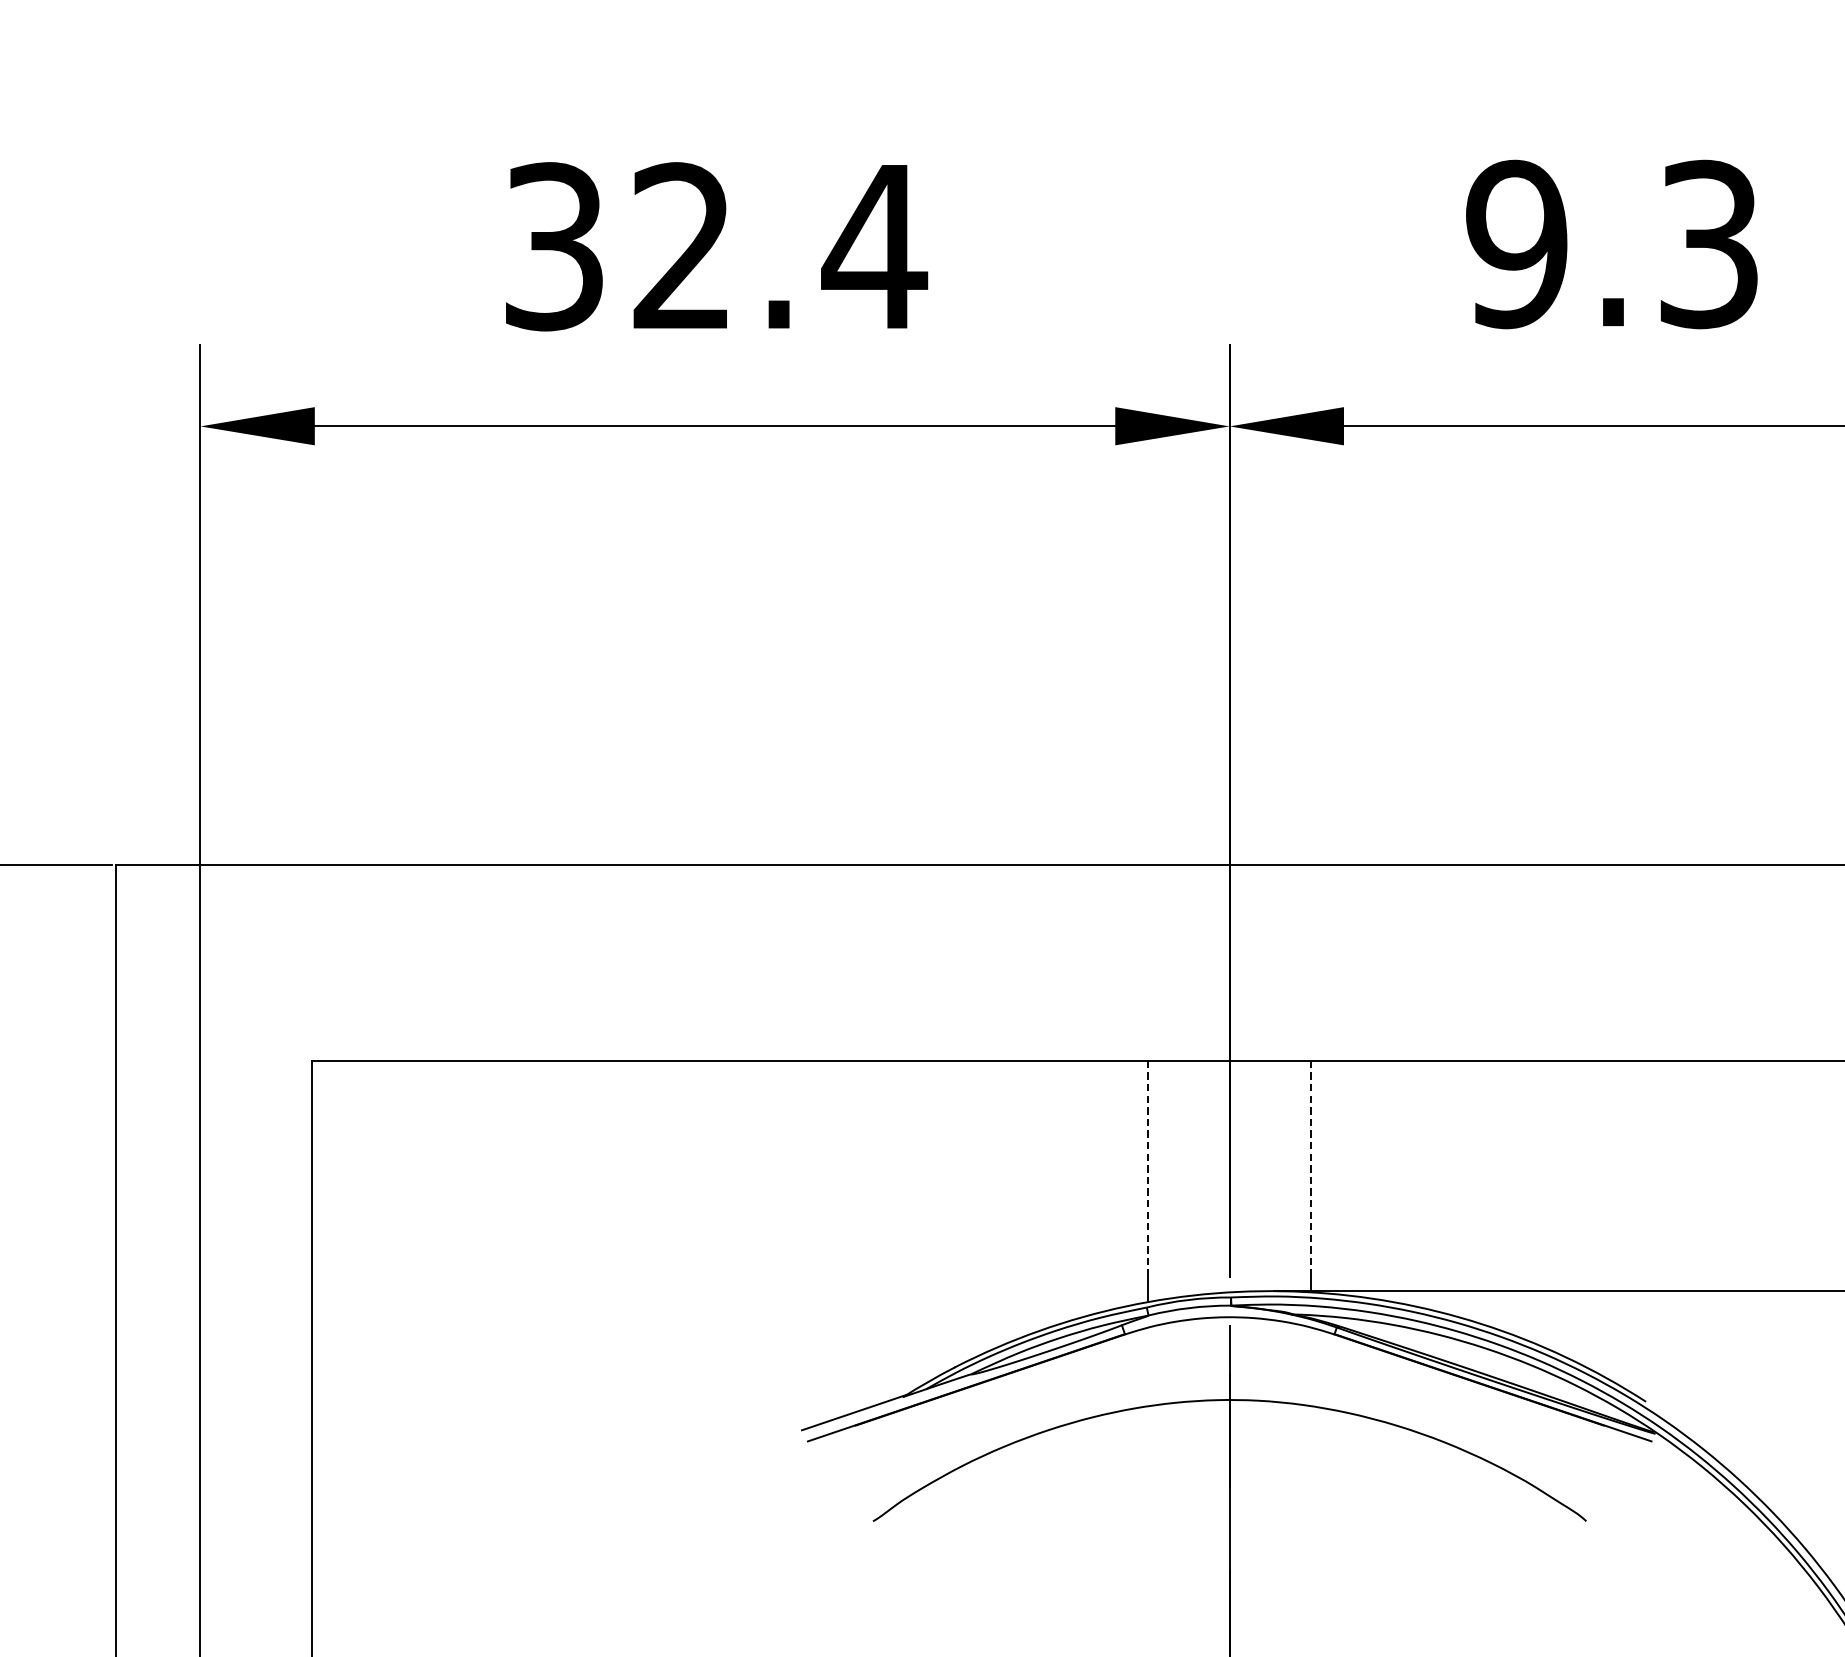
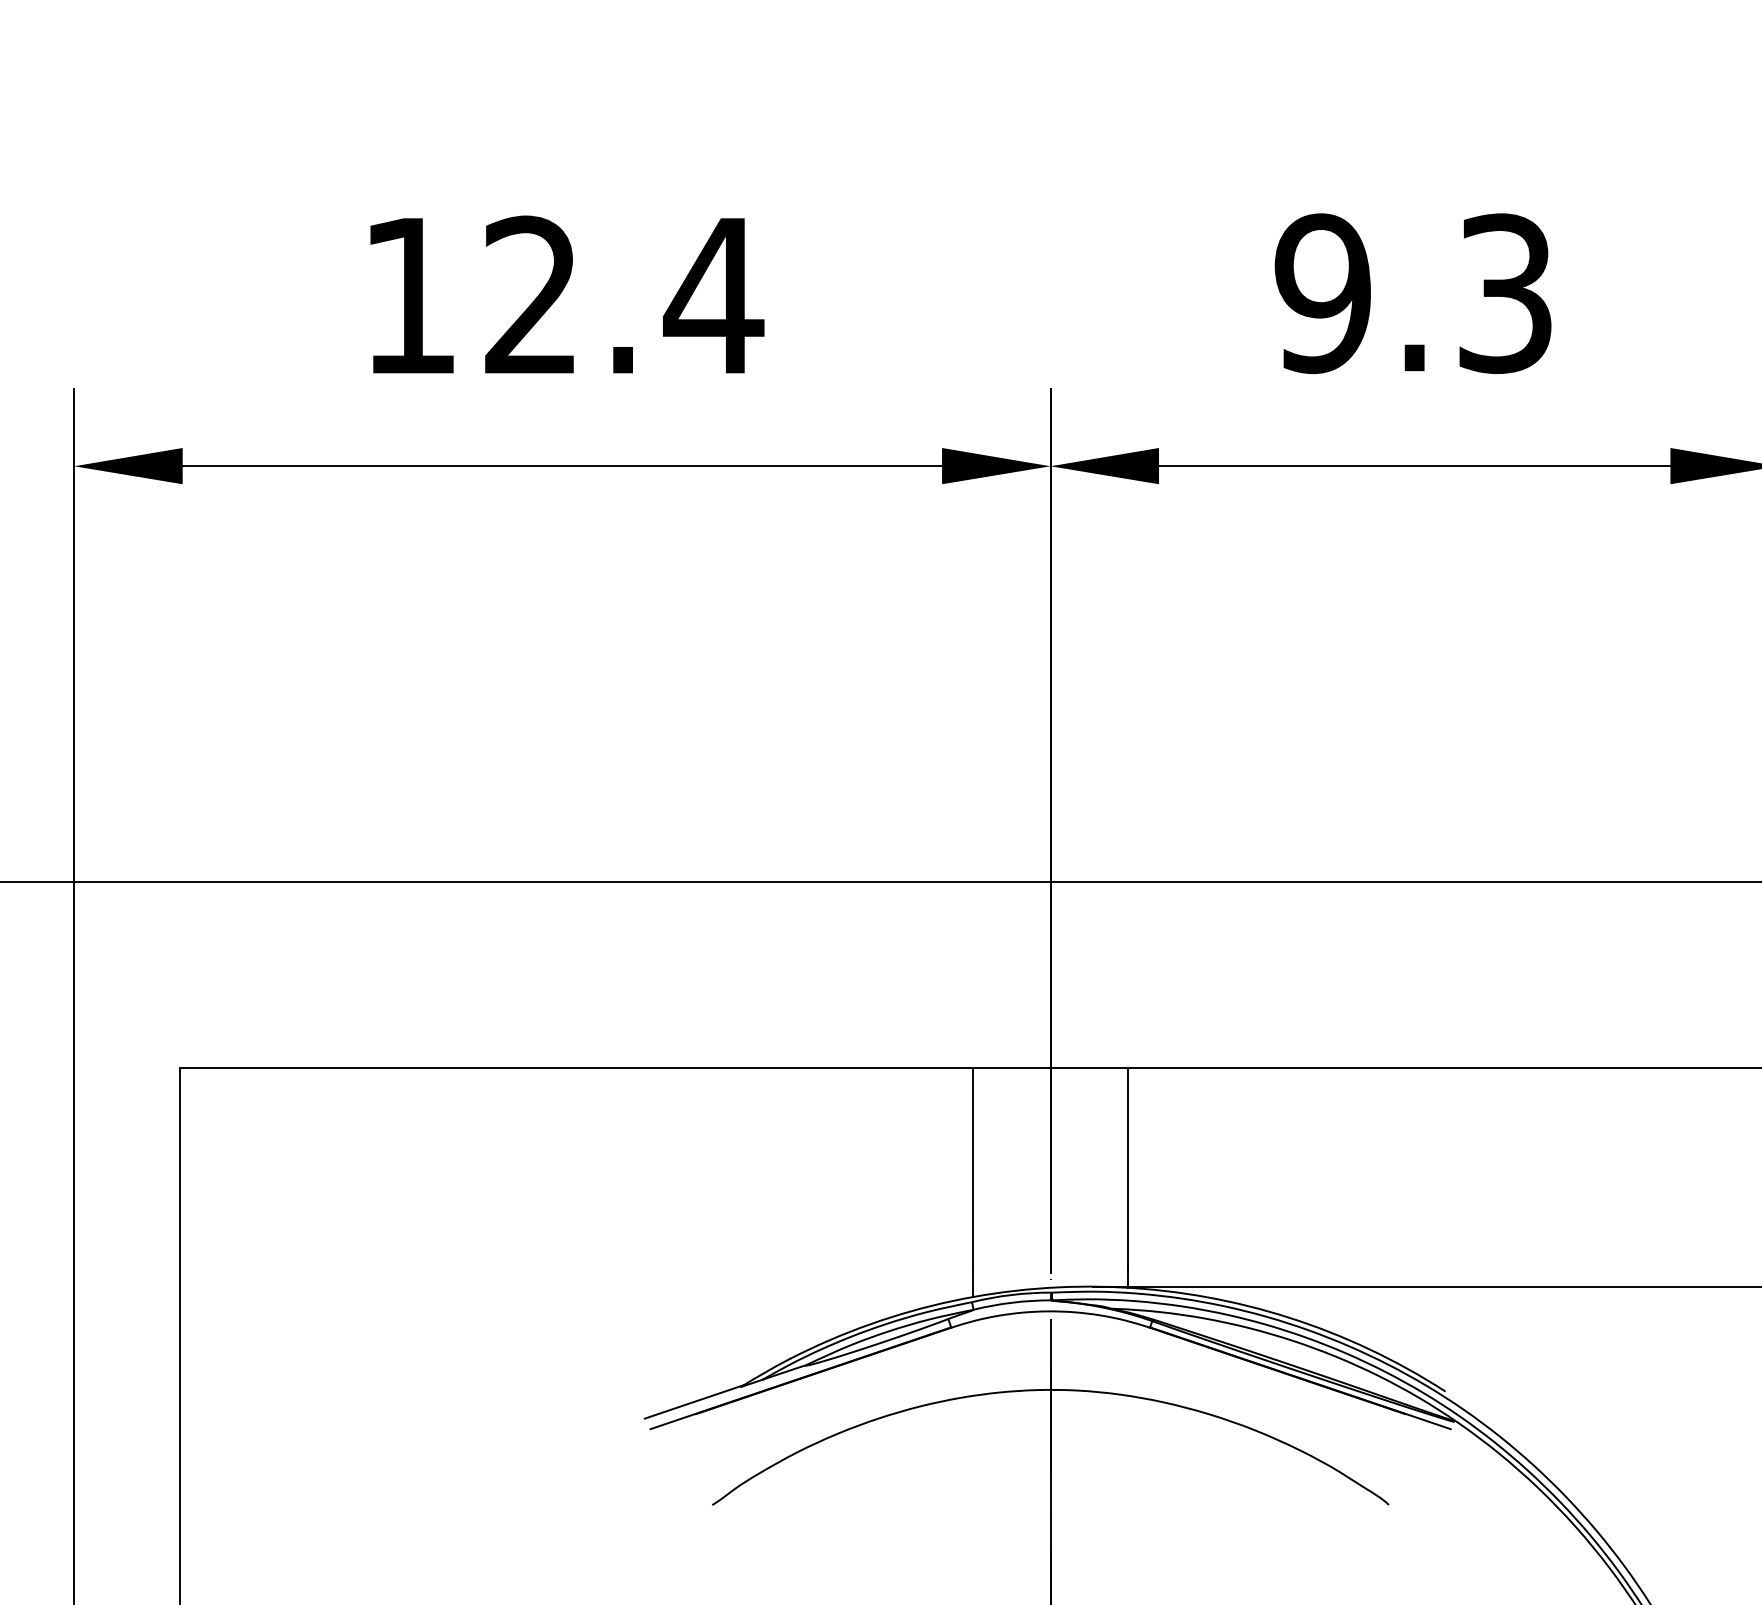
text: (553, 246) -> (409, 295), 32.4 -> 12.4
line: (1148, 1165) -> (973, 1167), dashed -> solid
line: (1311, 1165) -> (1128, 1167), dashed -> solid

